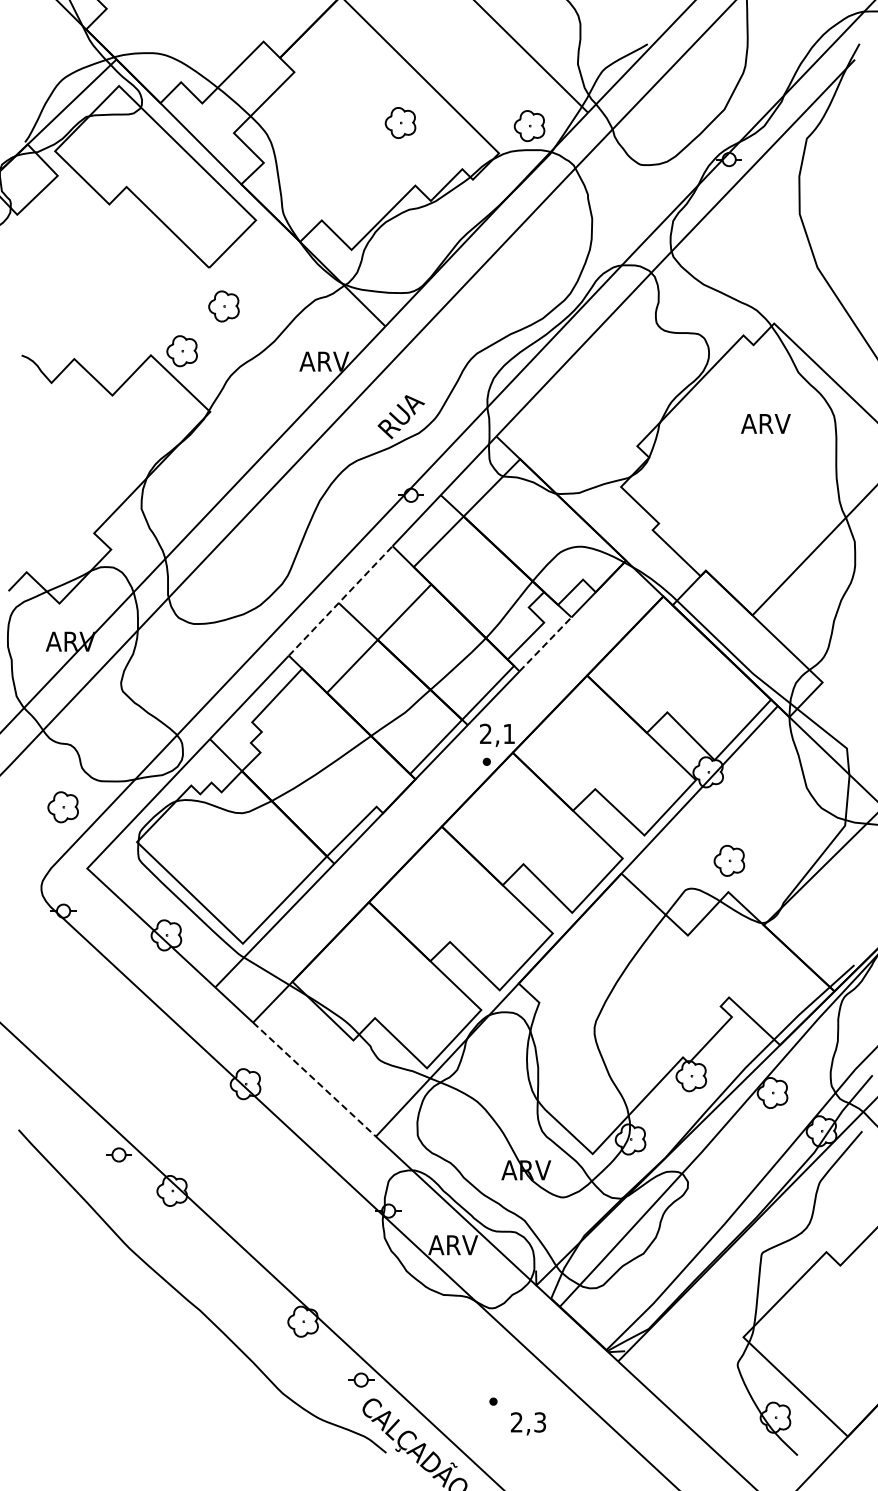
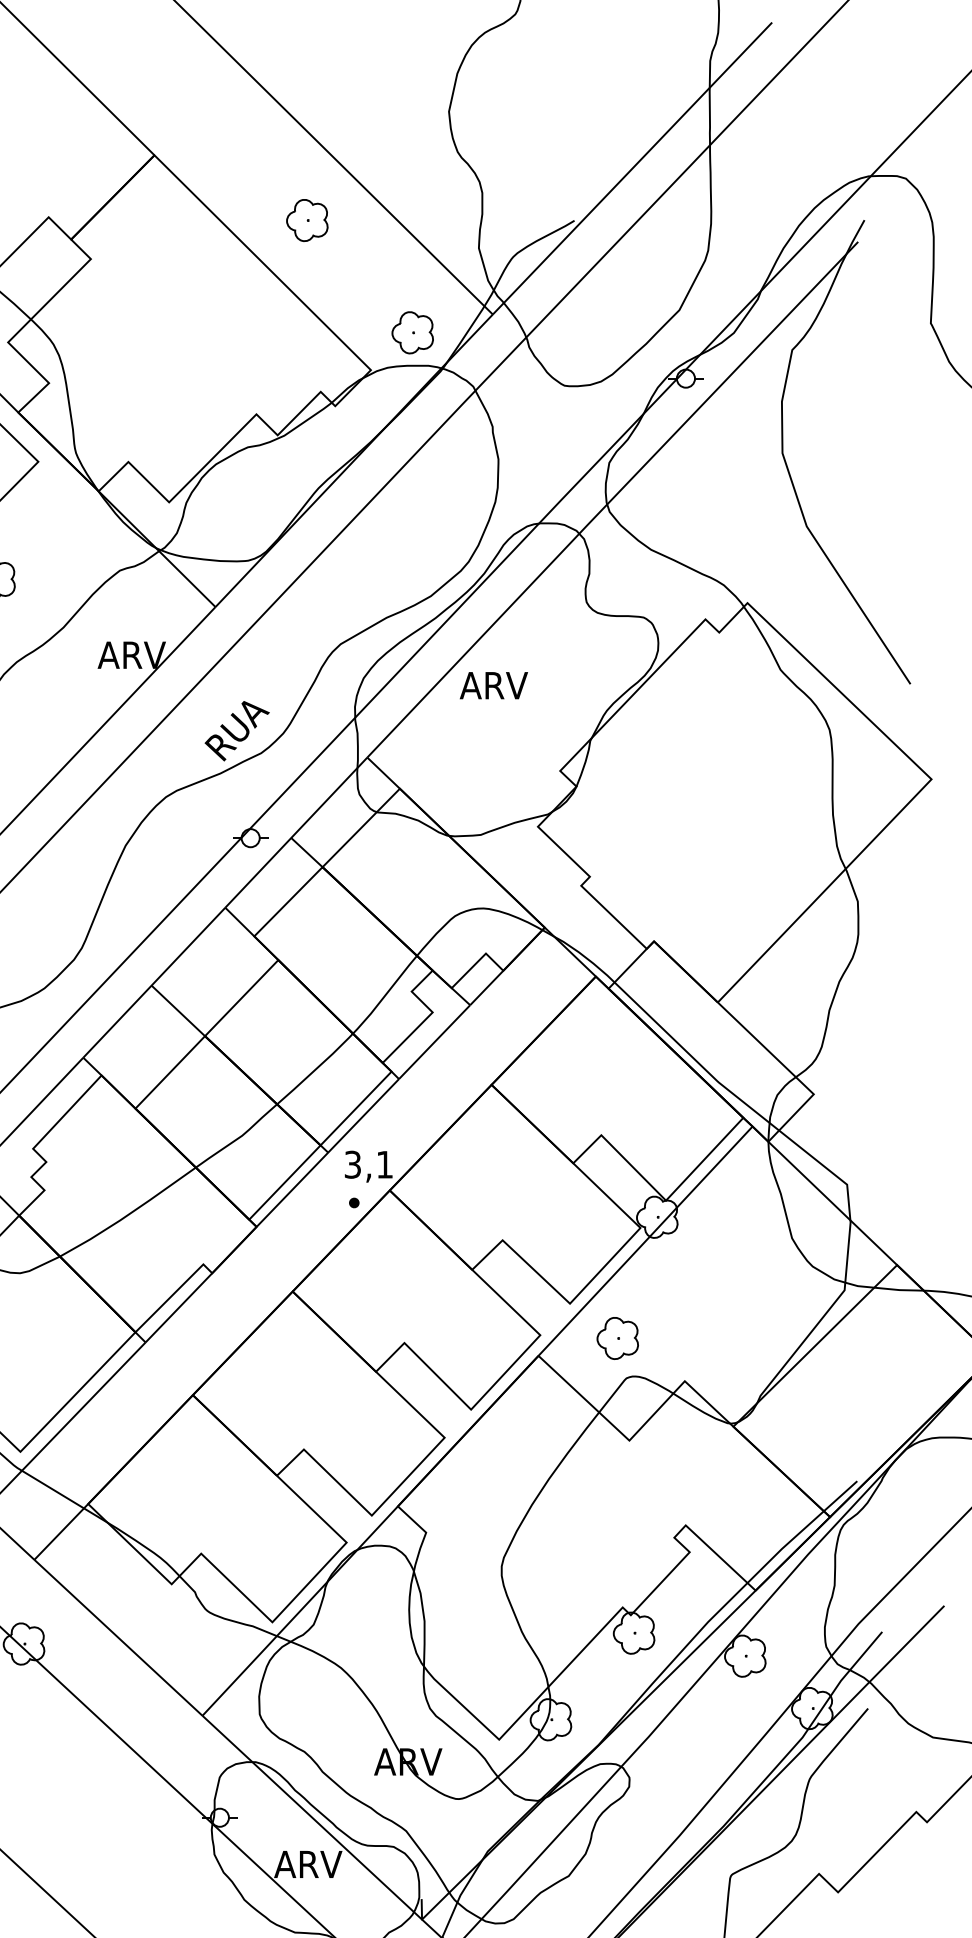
part: (400, 122) -> (307, 219), moved
text: (765, 423) -> (493, 685), moved
line: (340, 600) -> (153, 982), dashed -> solid
line: (545, 644) -> (434, 1042), dashed -> solid
text: (485, 734) -> (352, 1165), 2,1 -> 3,1
part: (729, 860) -> (617, 1337), moved
line: (314, 1079) -> (118, 1637), dashed -> solid

